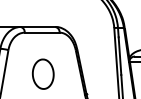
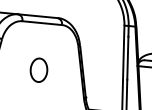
part: (43, 73) -> (39, 69), size x0.7

